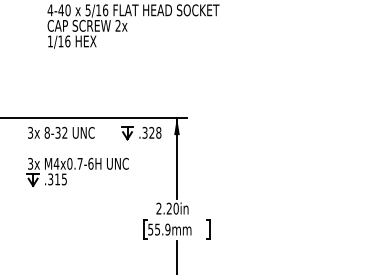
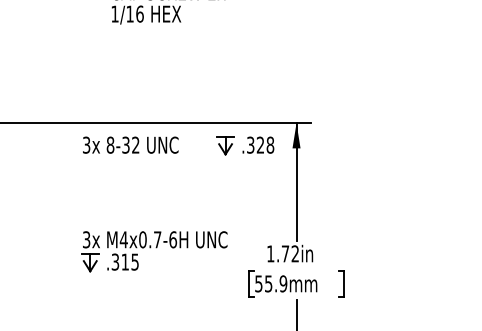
part: (77, 171) -> (153, 250), moved
text: (167, 208) -> (282, 253), 2.20in -> 1.72in

